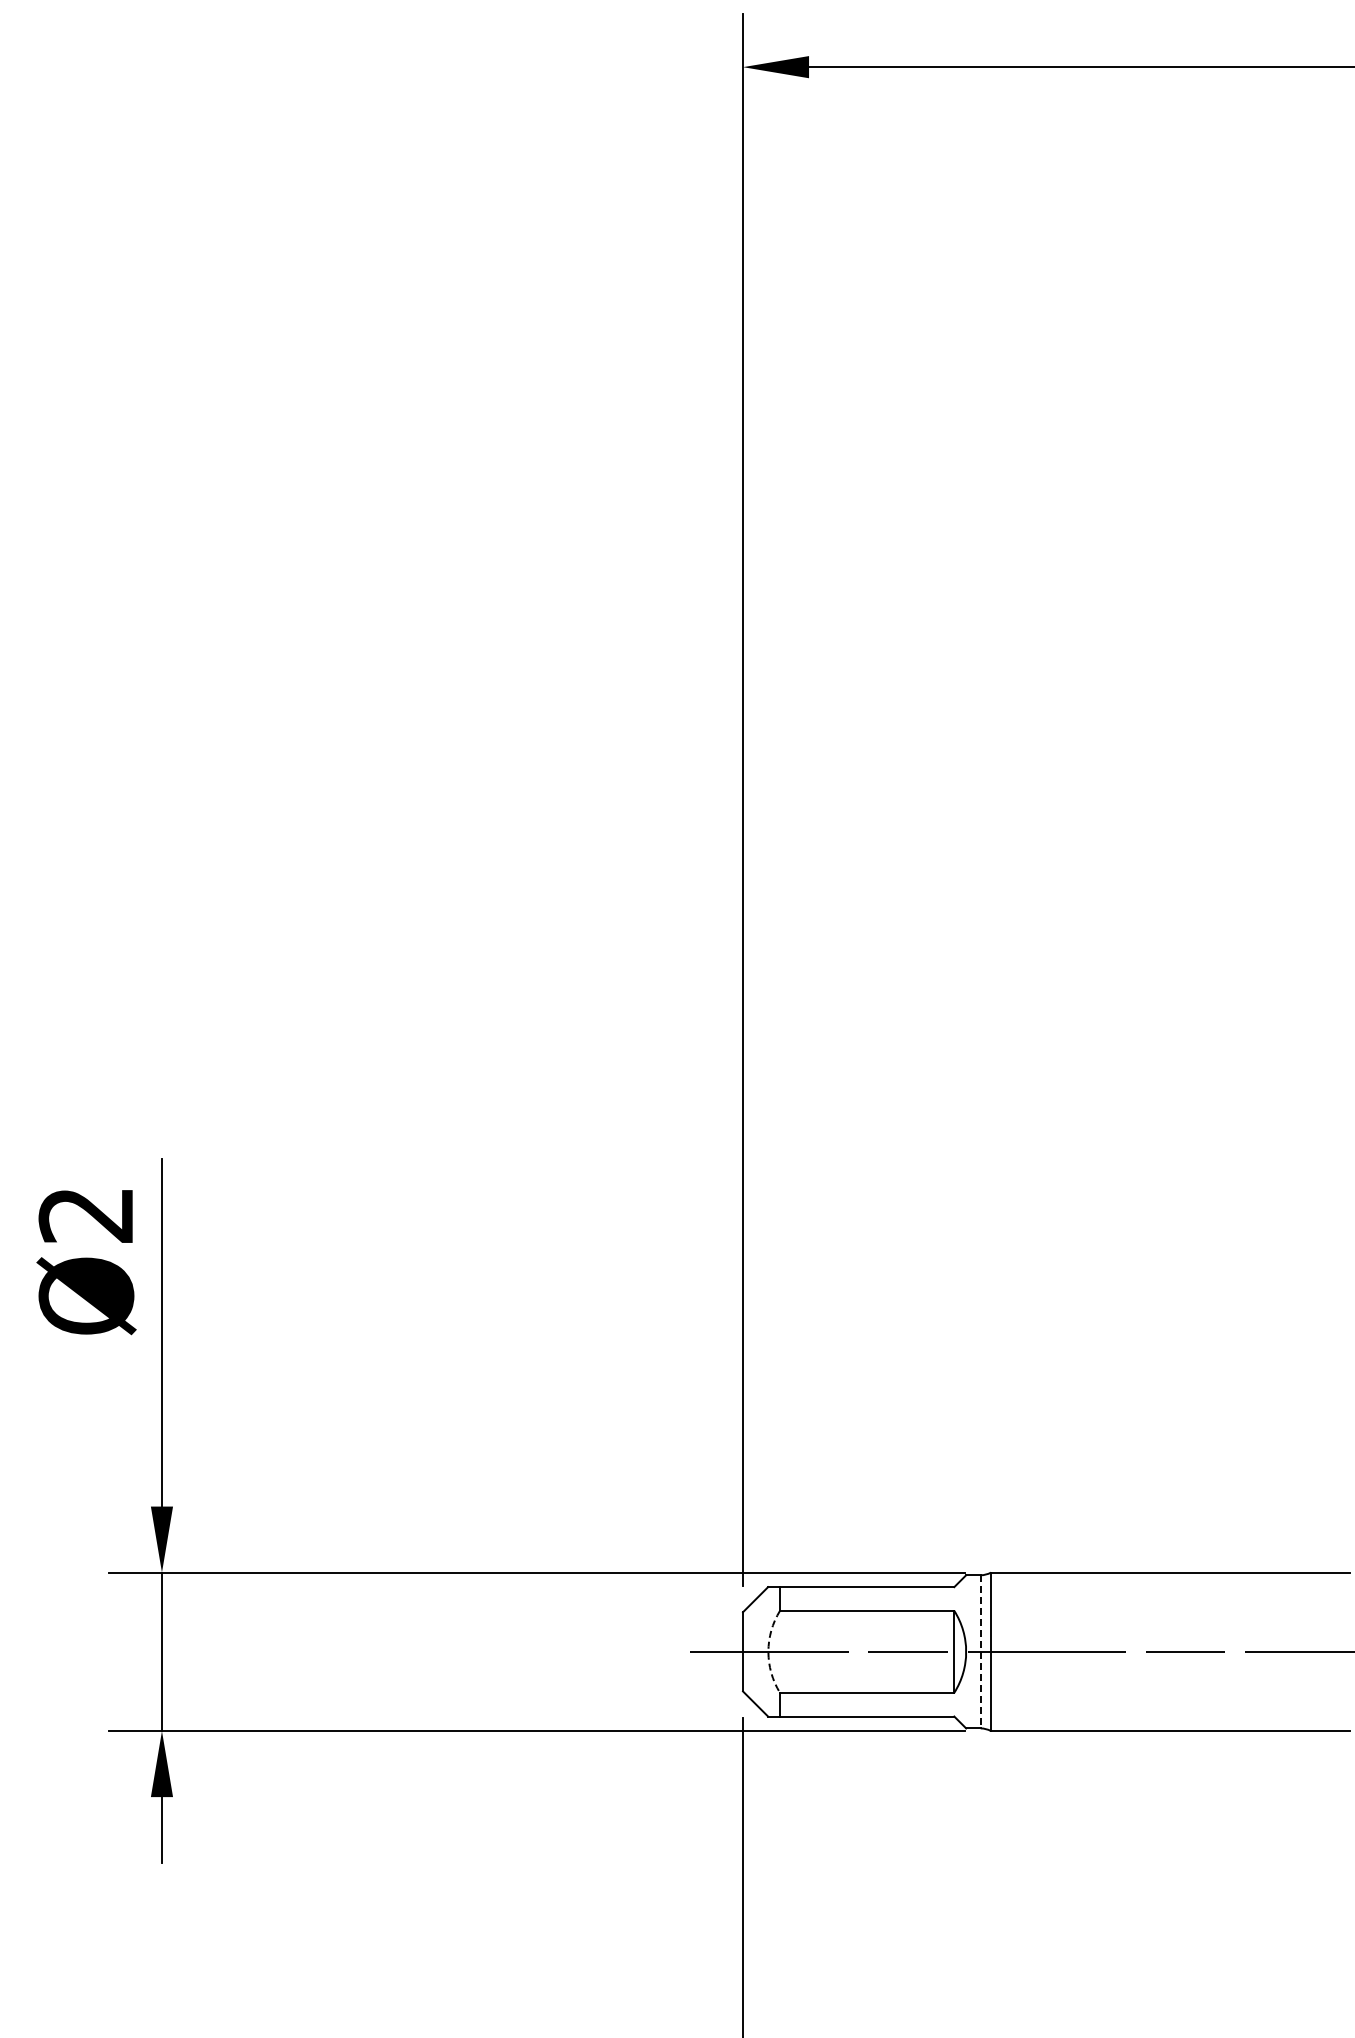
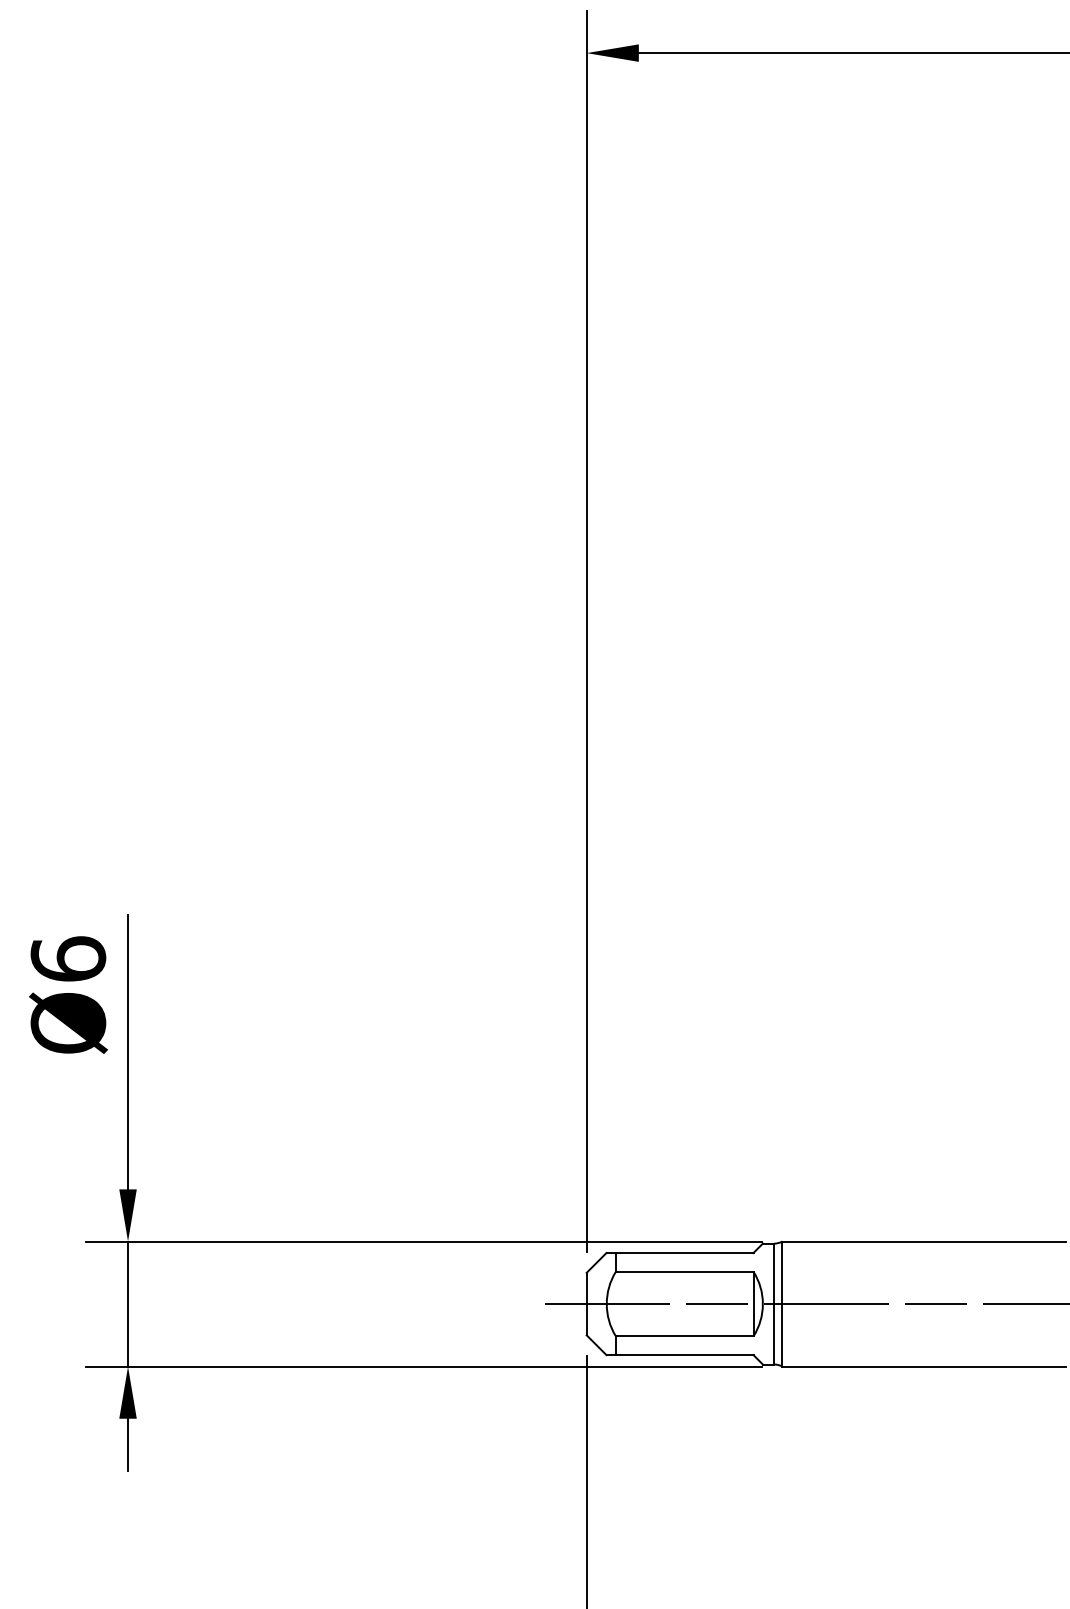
text: (86, 1214) -> (68, 958), Ø2 -> Ø6
arc: (768, 1651) -> (606, 1303), dashed -> solid
line: (980, 1651) -> (774, 1303), dashed -> solid

